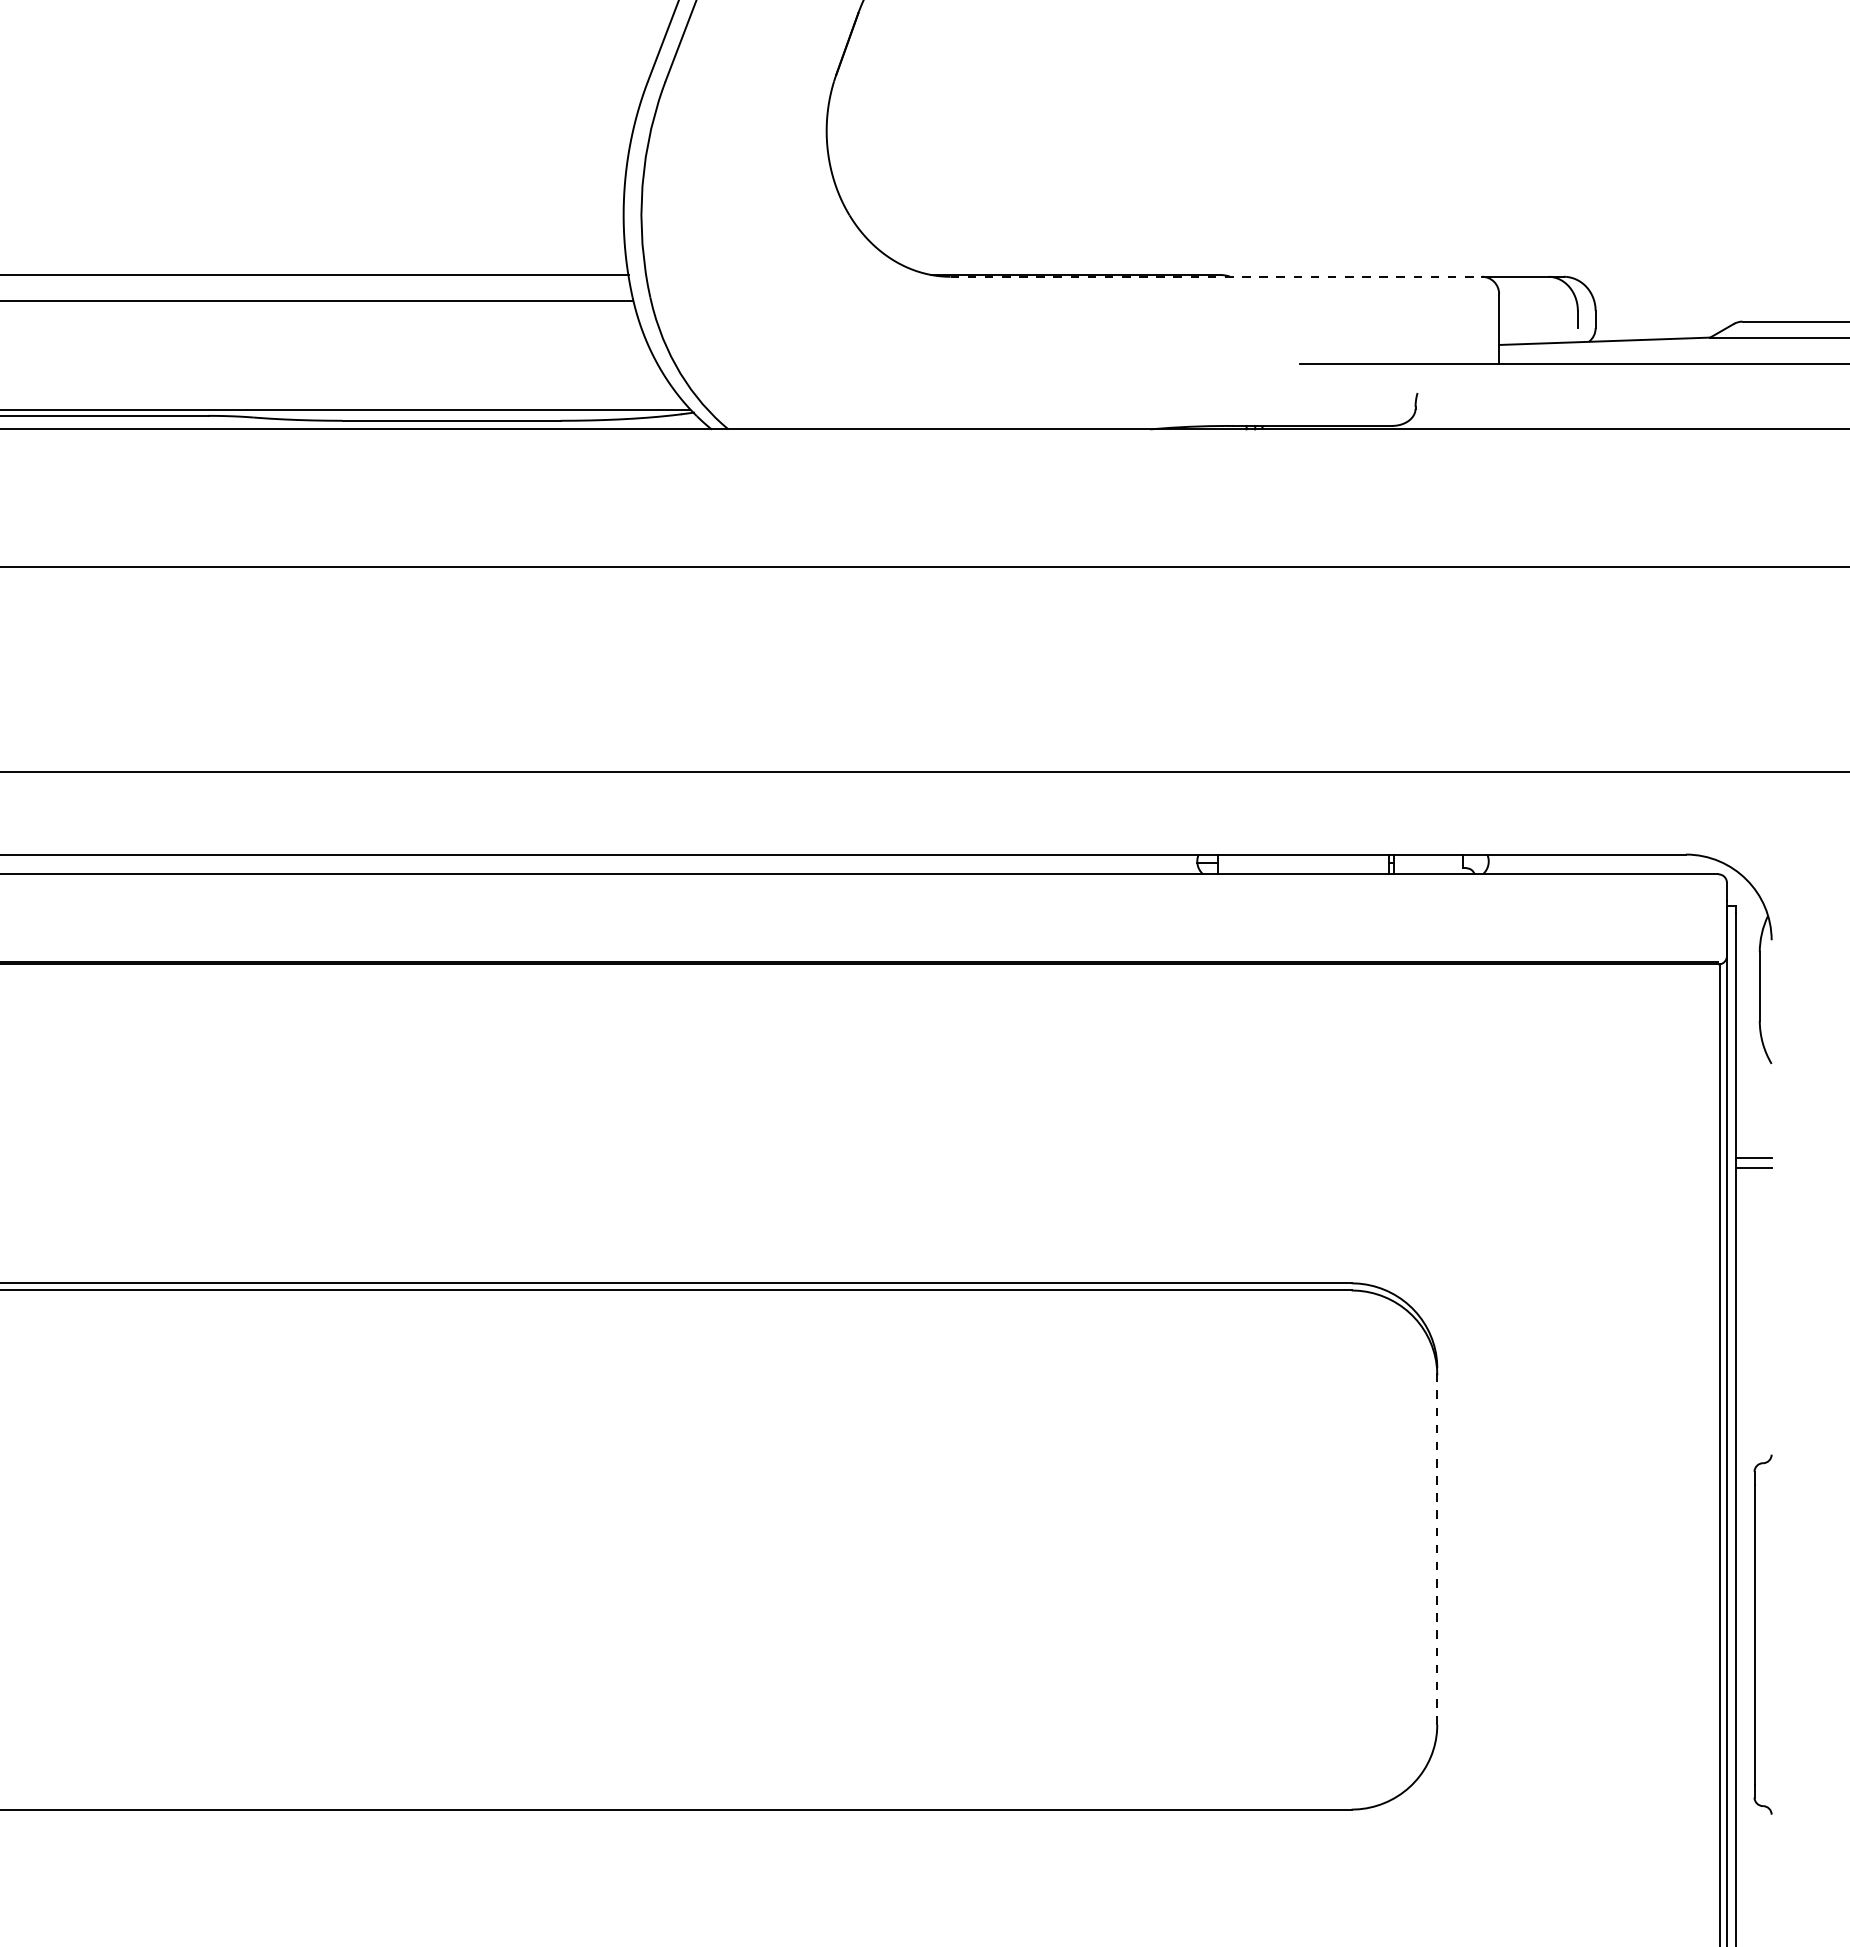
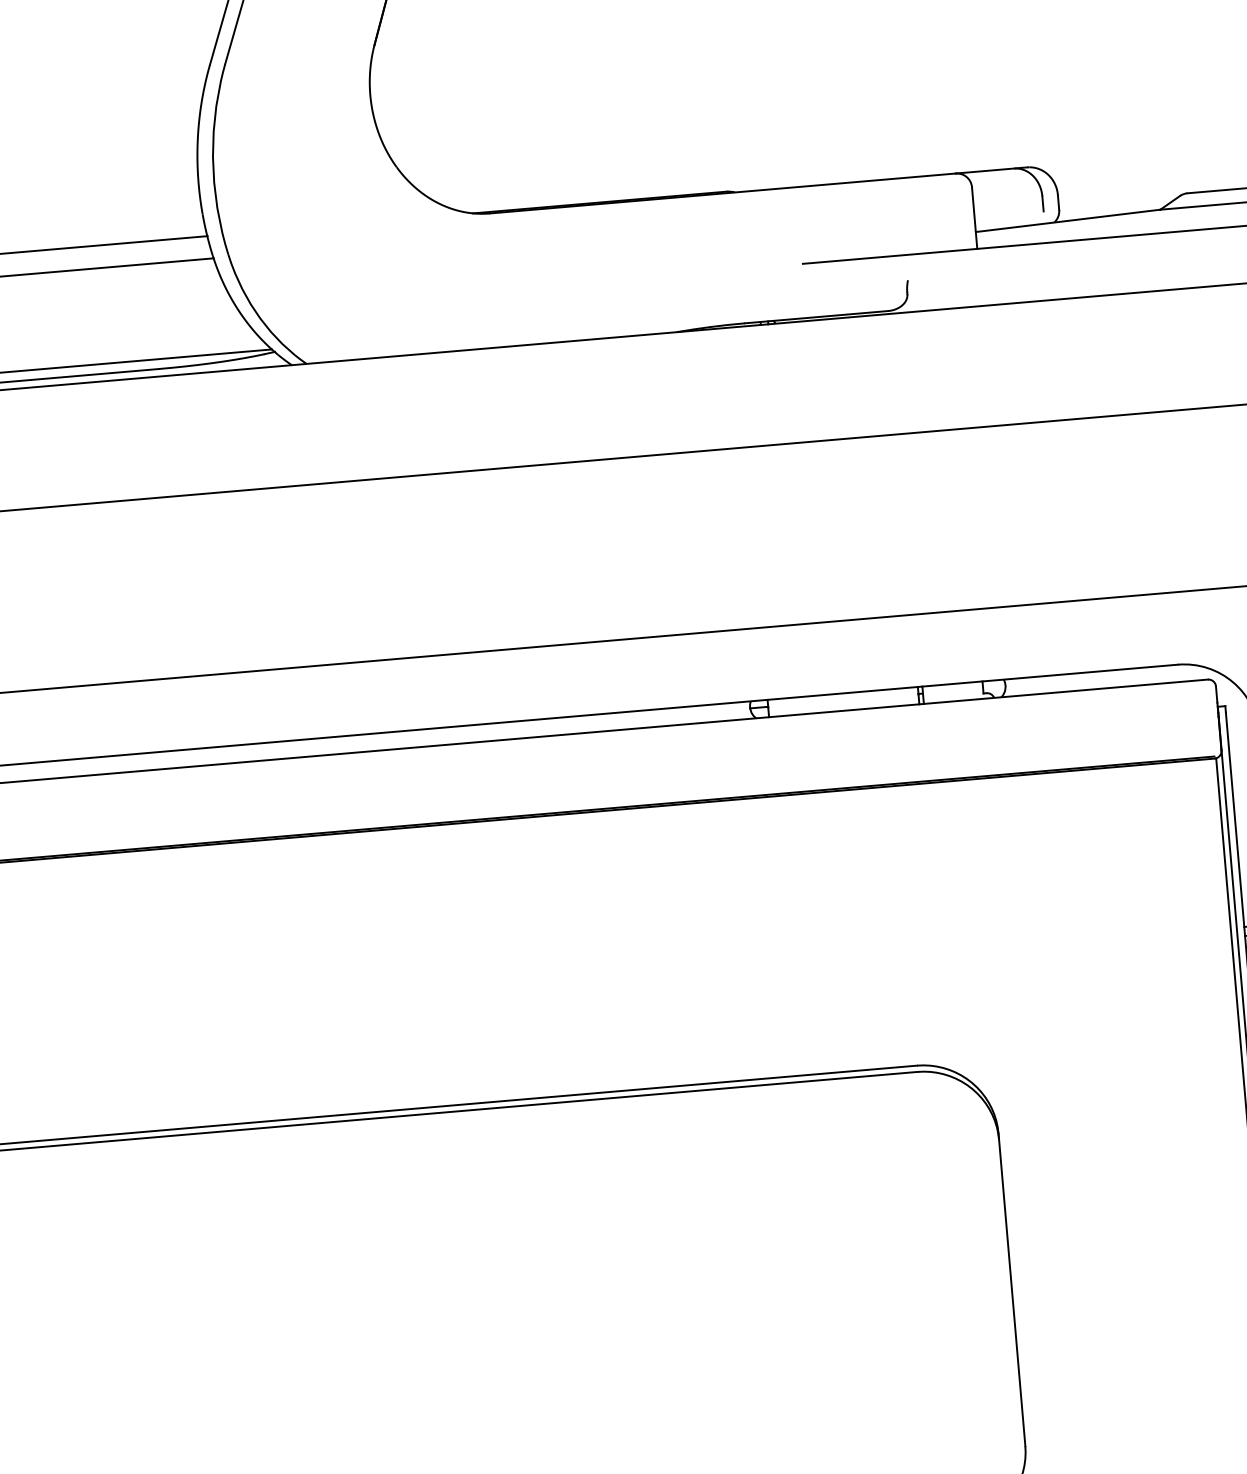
line: (1216, 276) -> (722, 193), dashed -> solid
line: (1437, 1545) -> (1012, 1289), dashed -> solid

